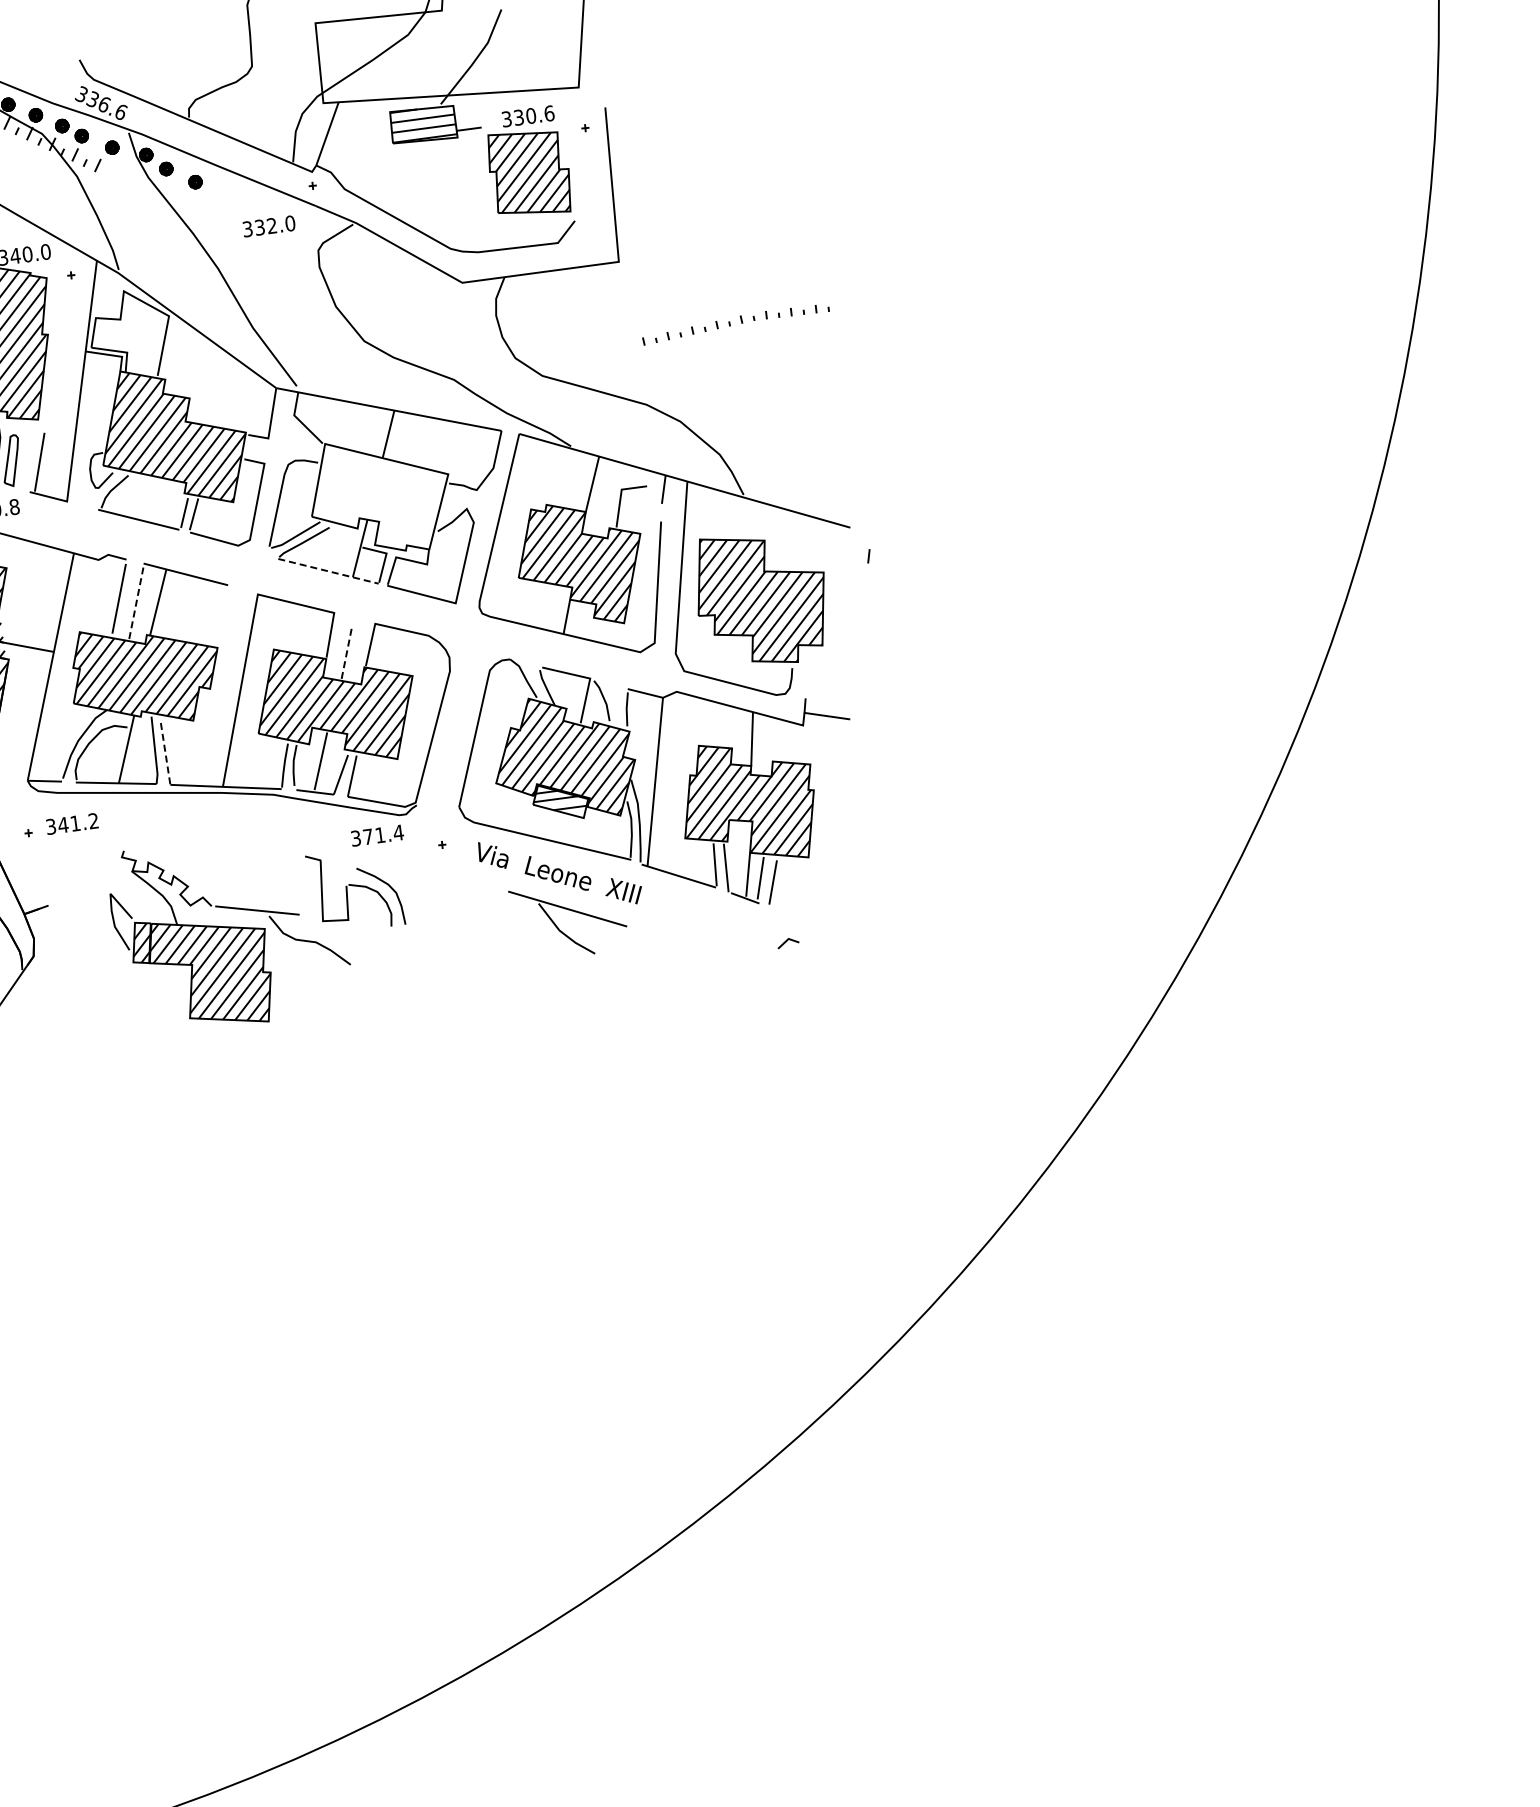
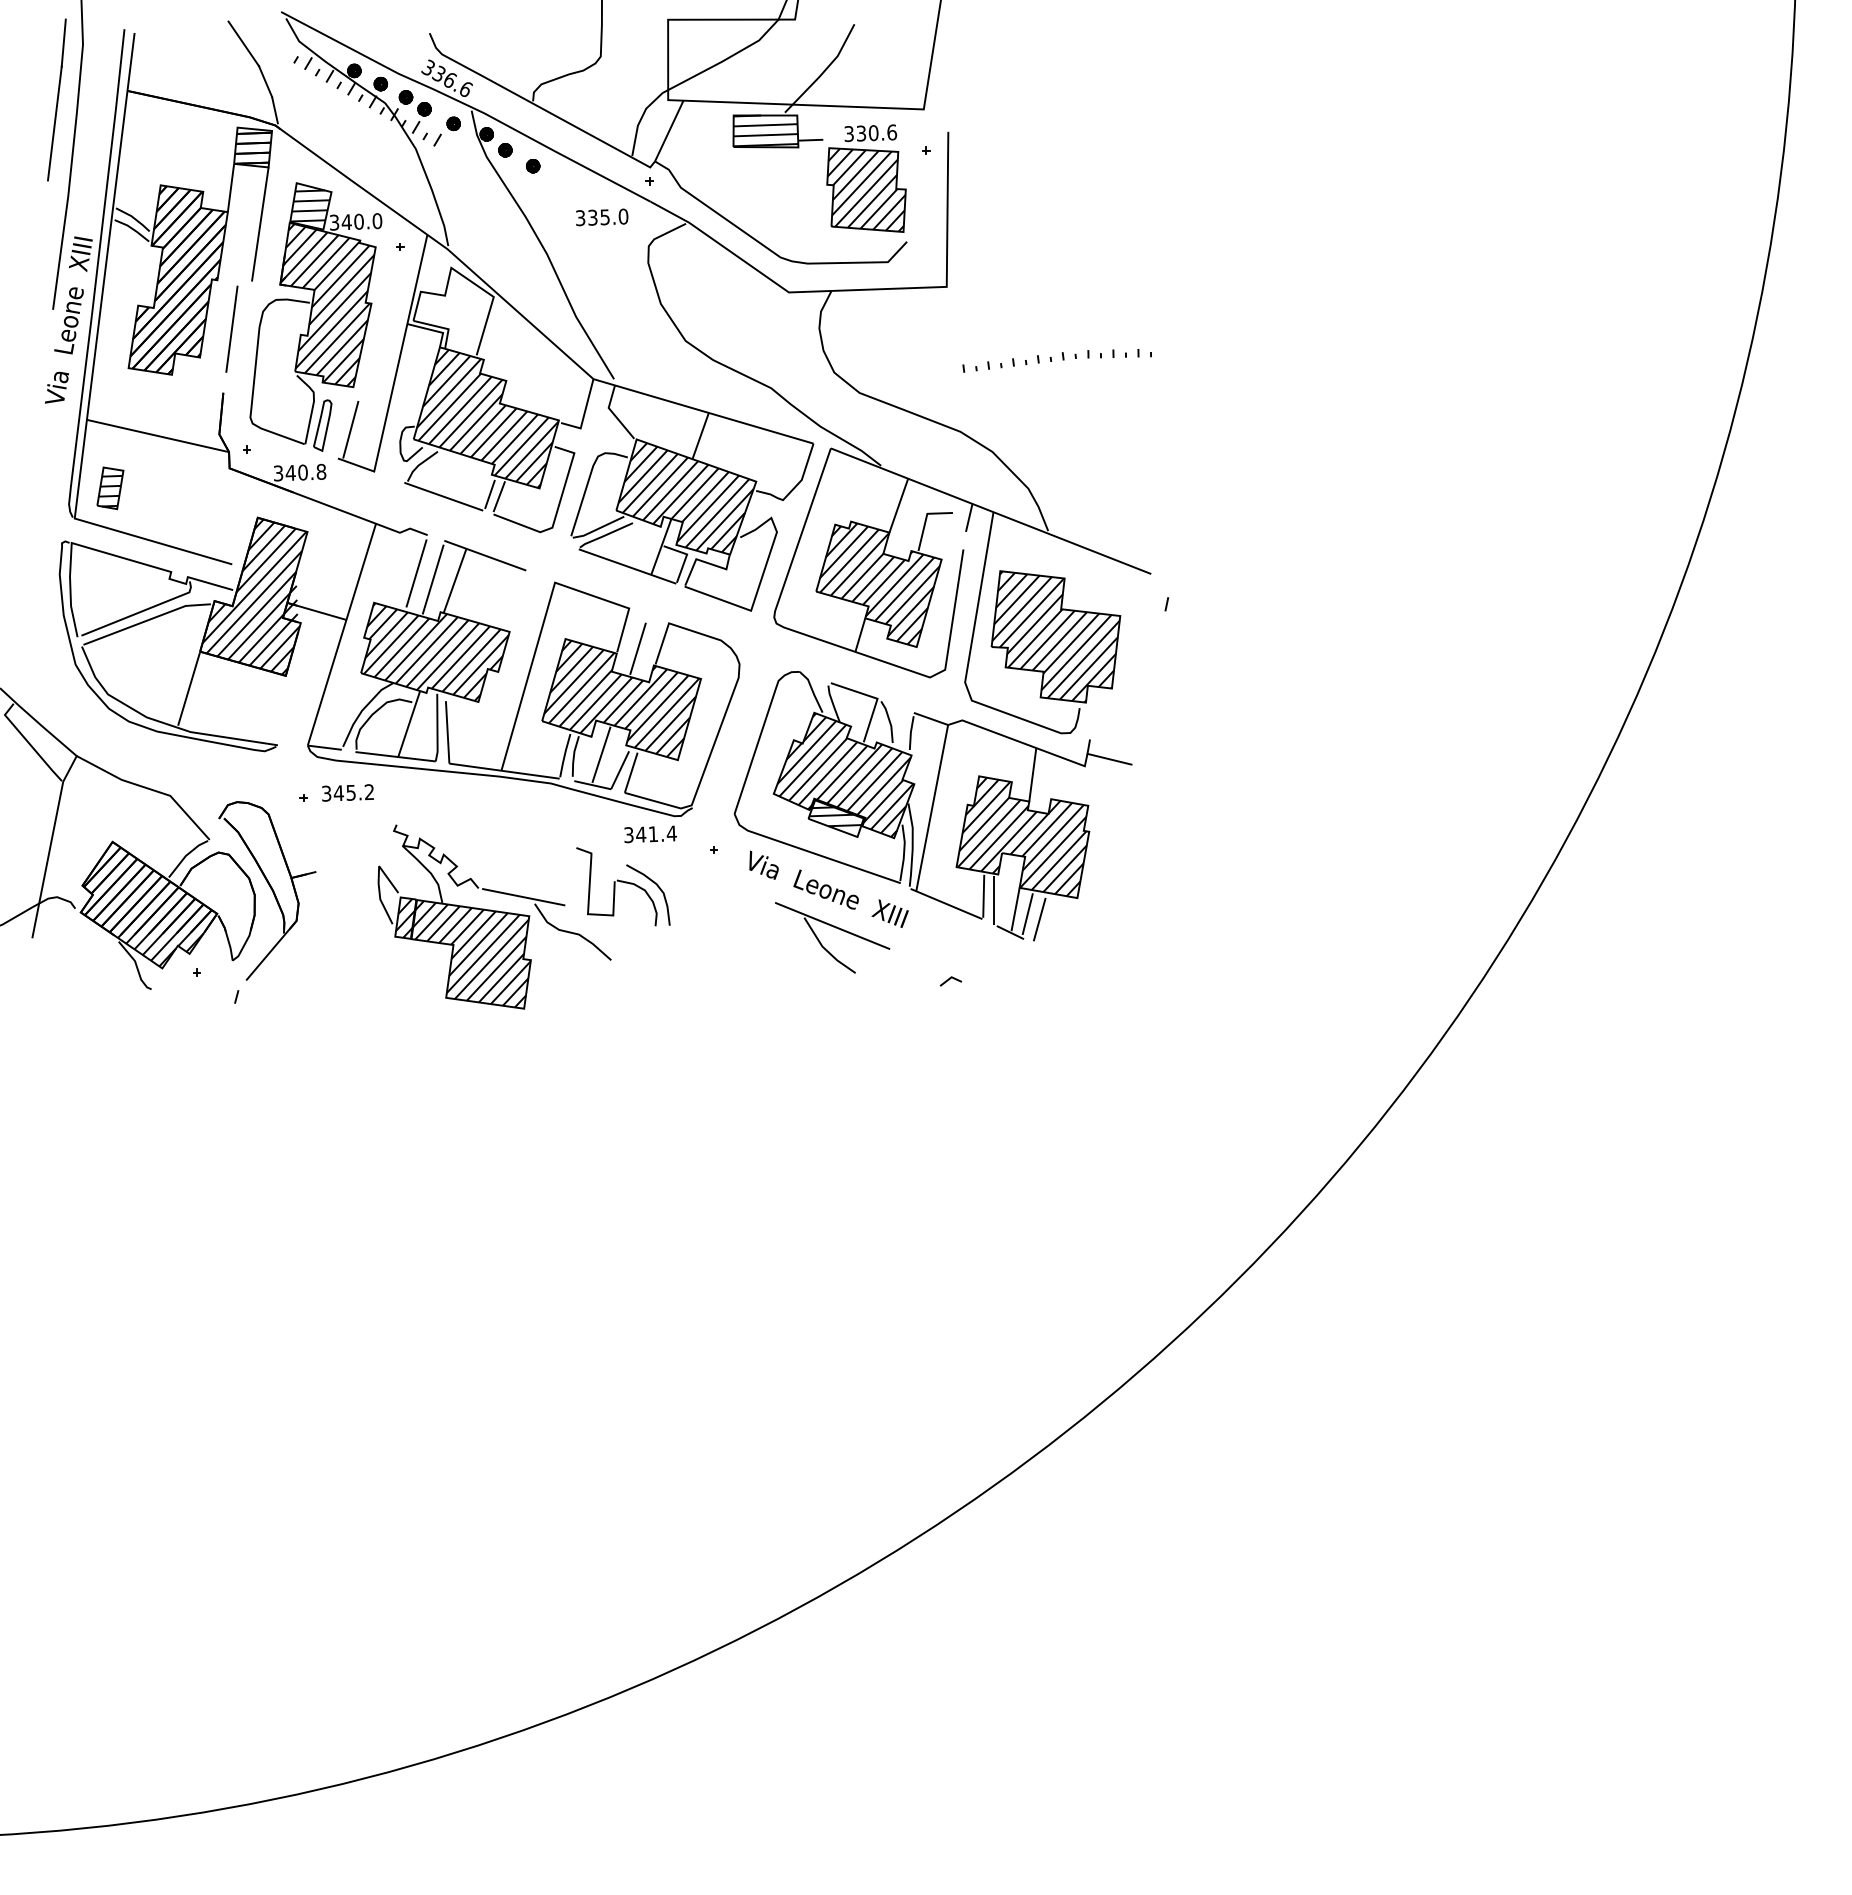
text: (271, 226) -> (604, 217), 332.0 -> 335.0
hatch: (379, 494) -> (685, 495), added
line: (328, 571) -> (627, 566), dashed -> solid
line: (136, 603) -> (433, 579), dashed -> solid
line: (347, 651) -> (638, 648), dashed -> solid
line: (165, 754) -> (447, 732), dashed -> solid
text: (74, 823) -> (350, 792), 341.2 -> 345.2
text: (368, 836) -> (641, 834), 371.4 -> 341.4
line: (786, 942) -> (949, 980), moved

